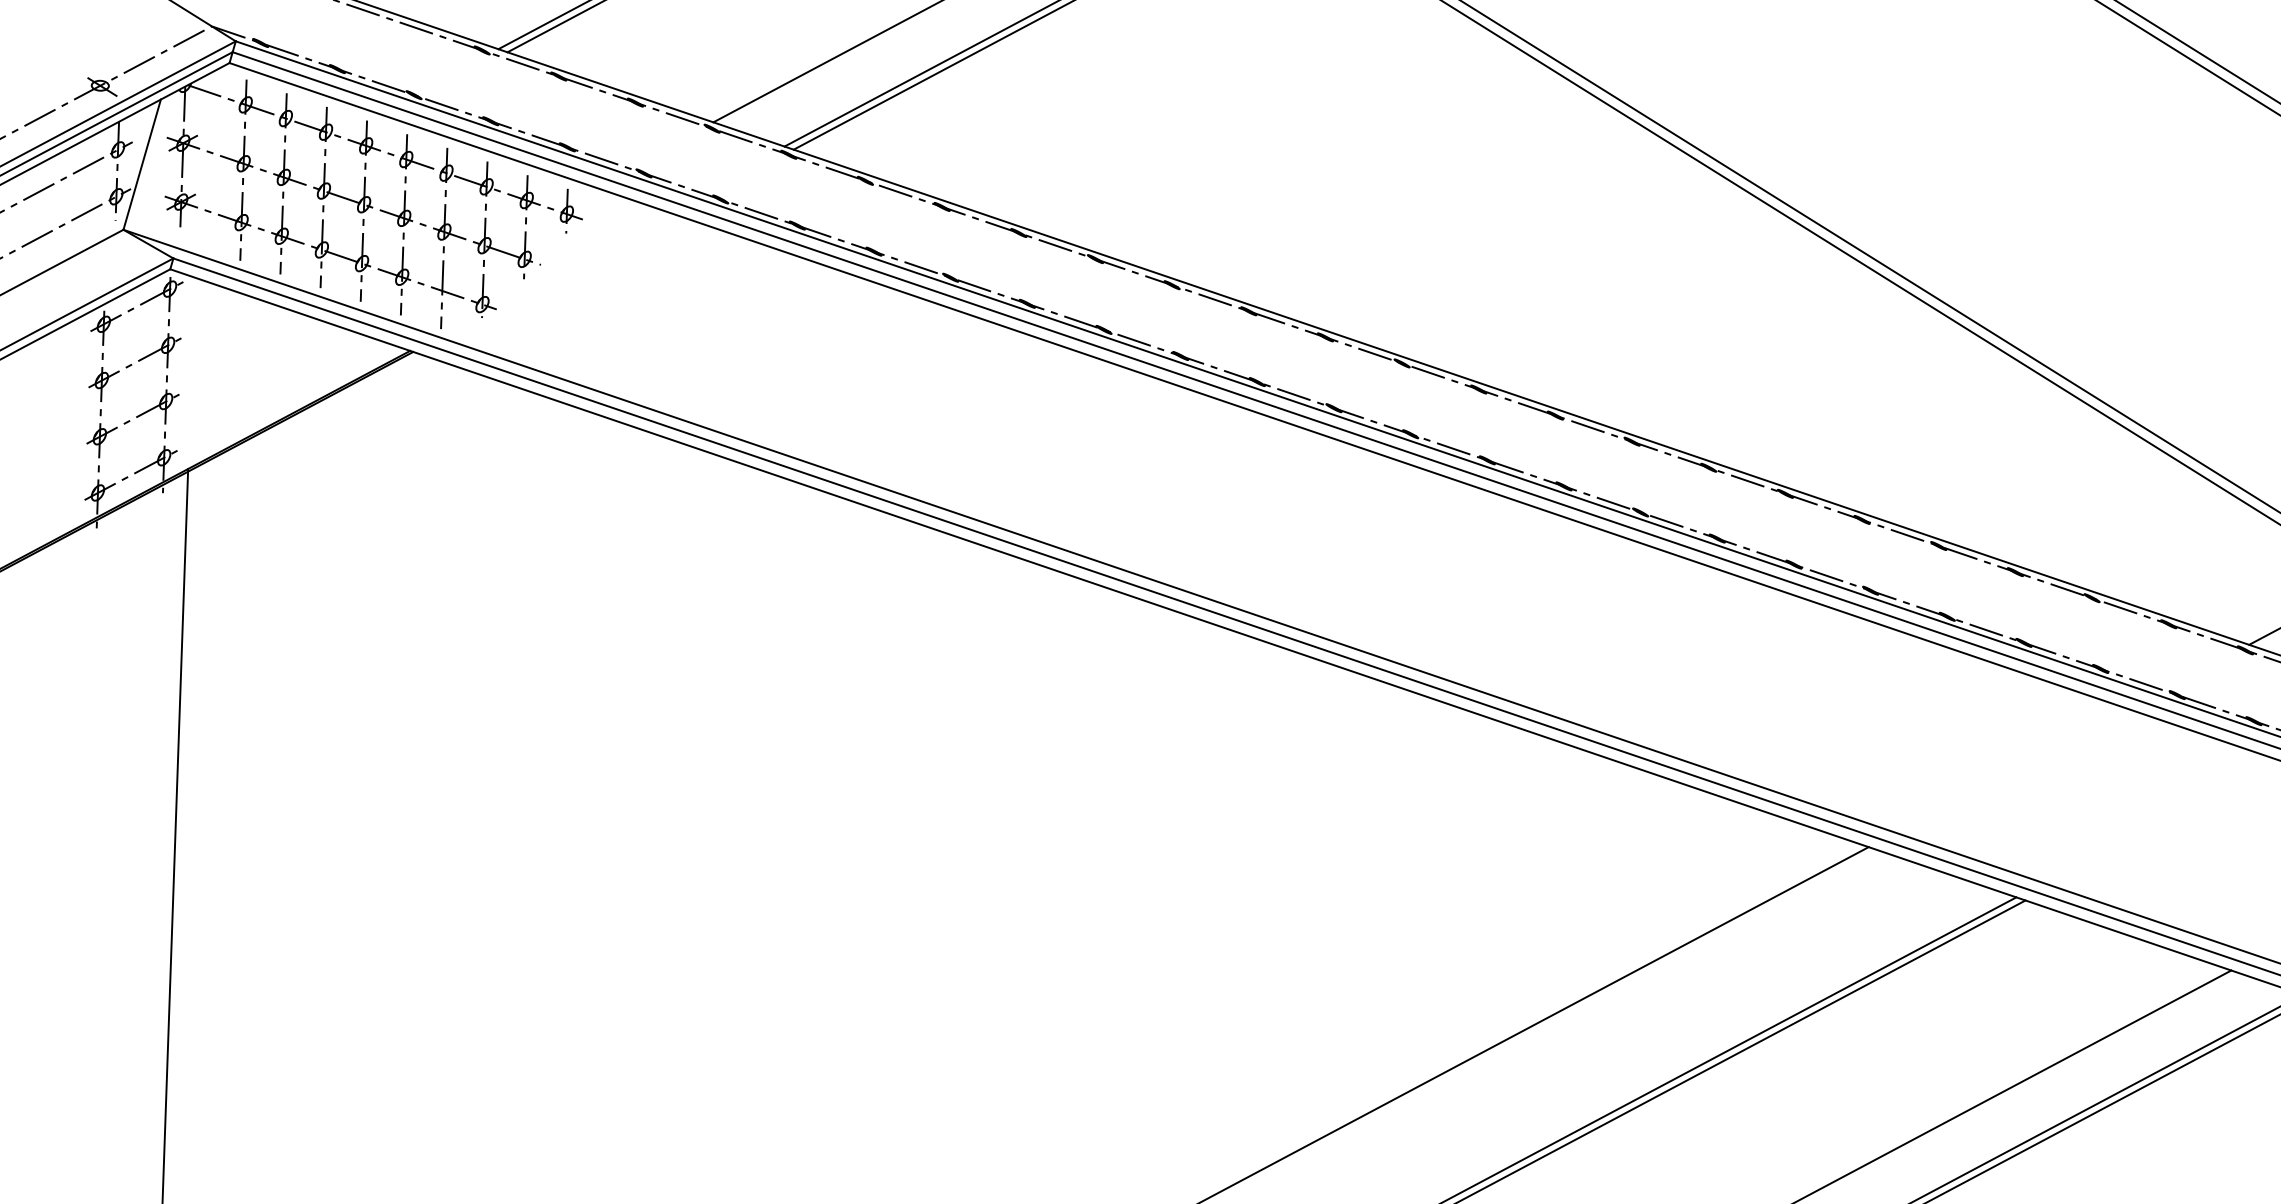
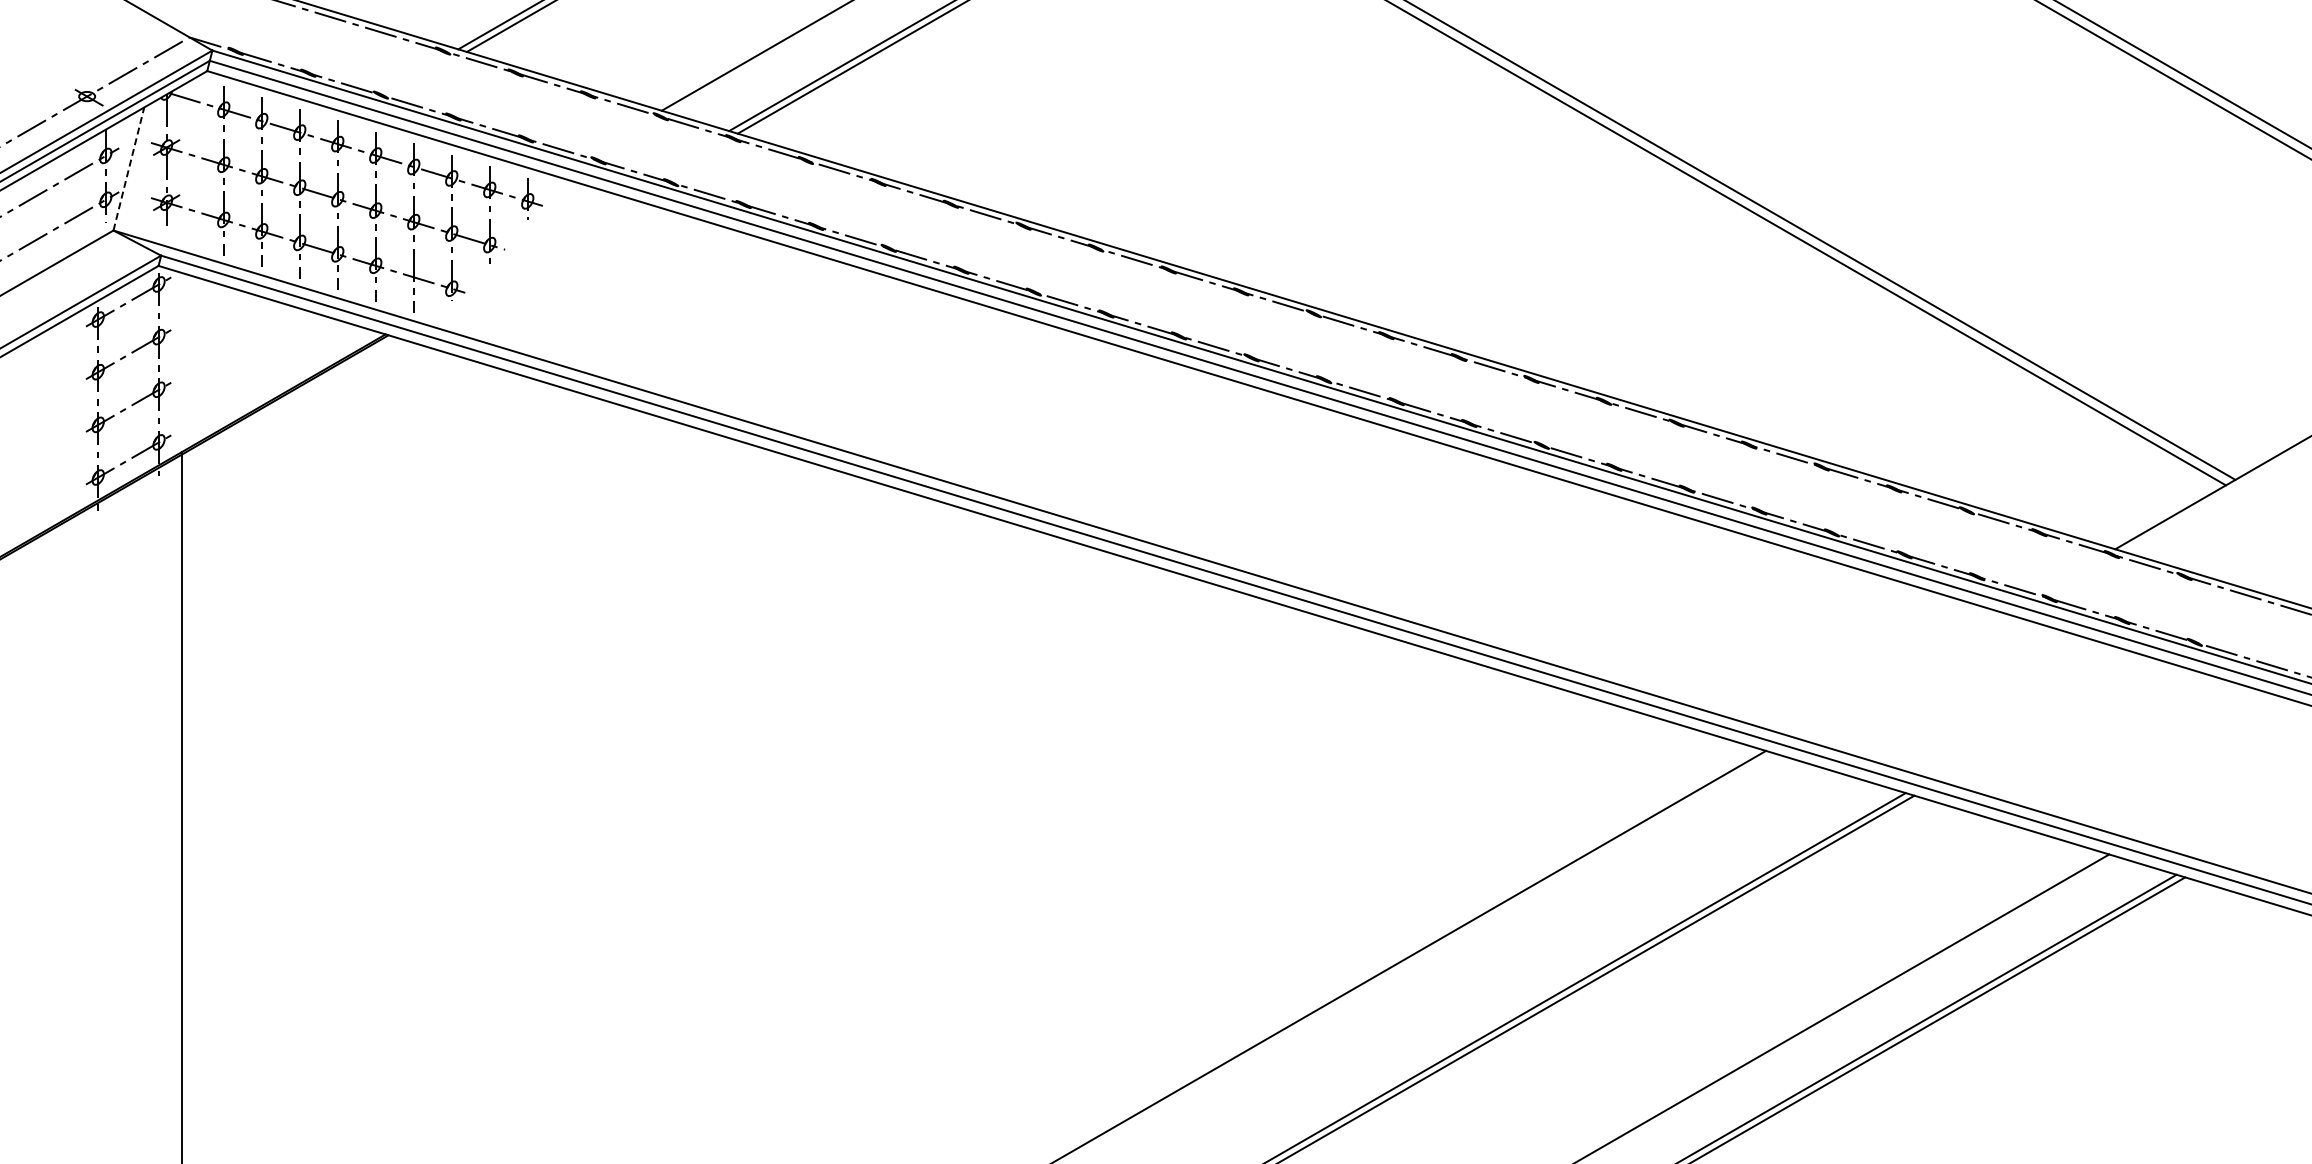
line: (142, 164) -> (129, 168), solid -> dashed

